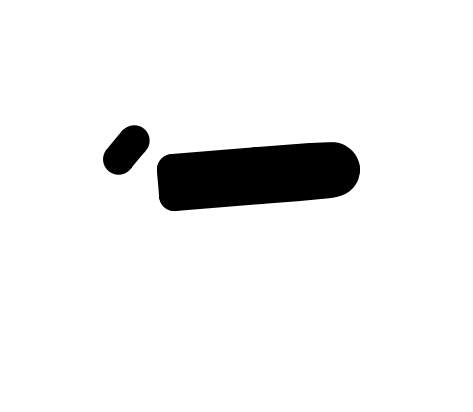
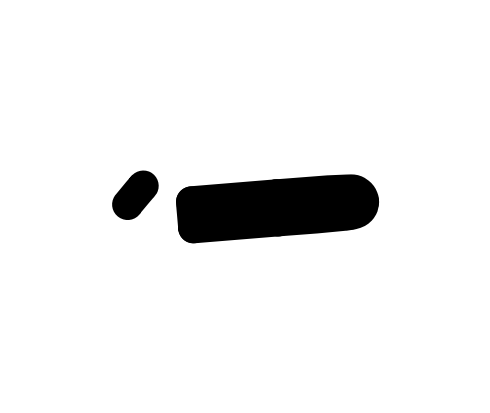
part: (126, 149) -> (135, 194), moved

